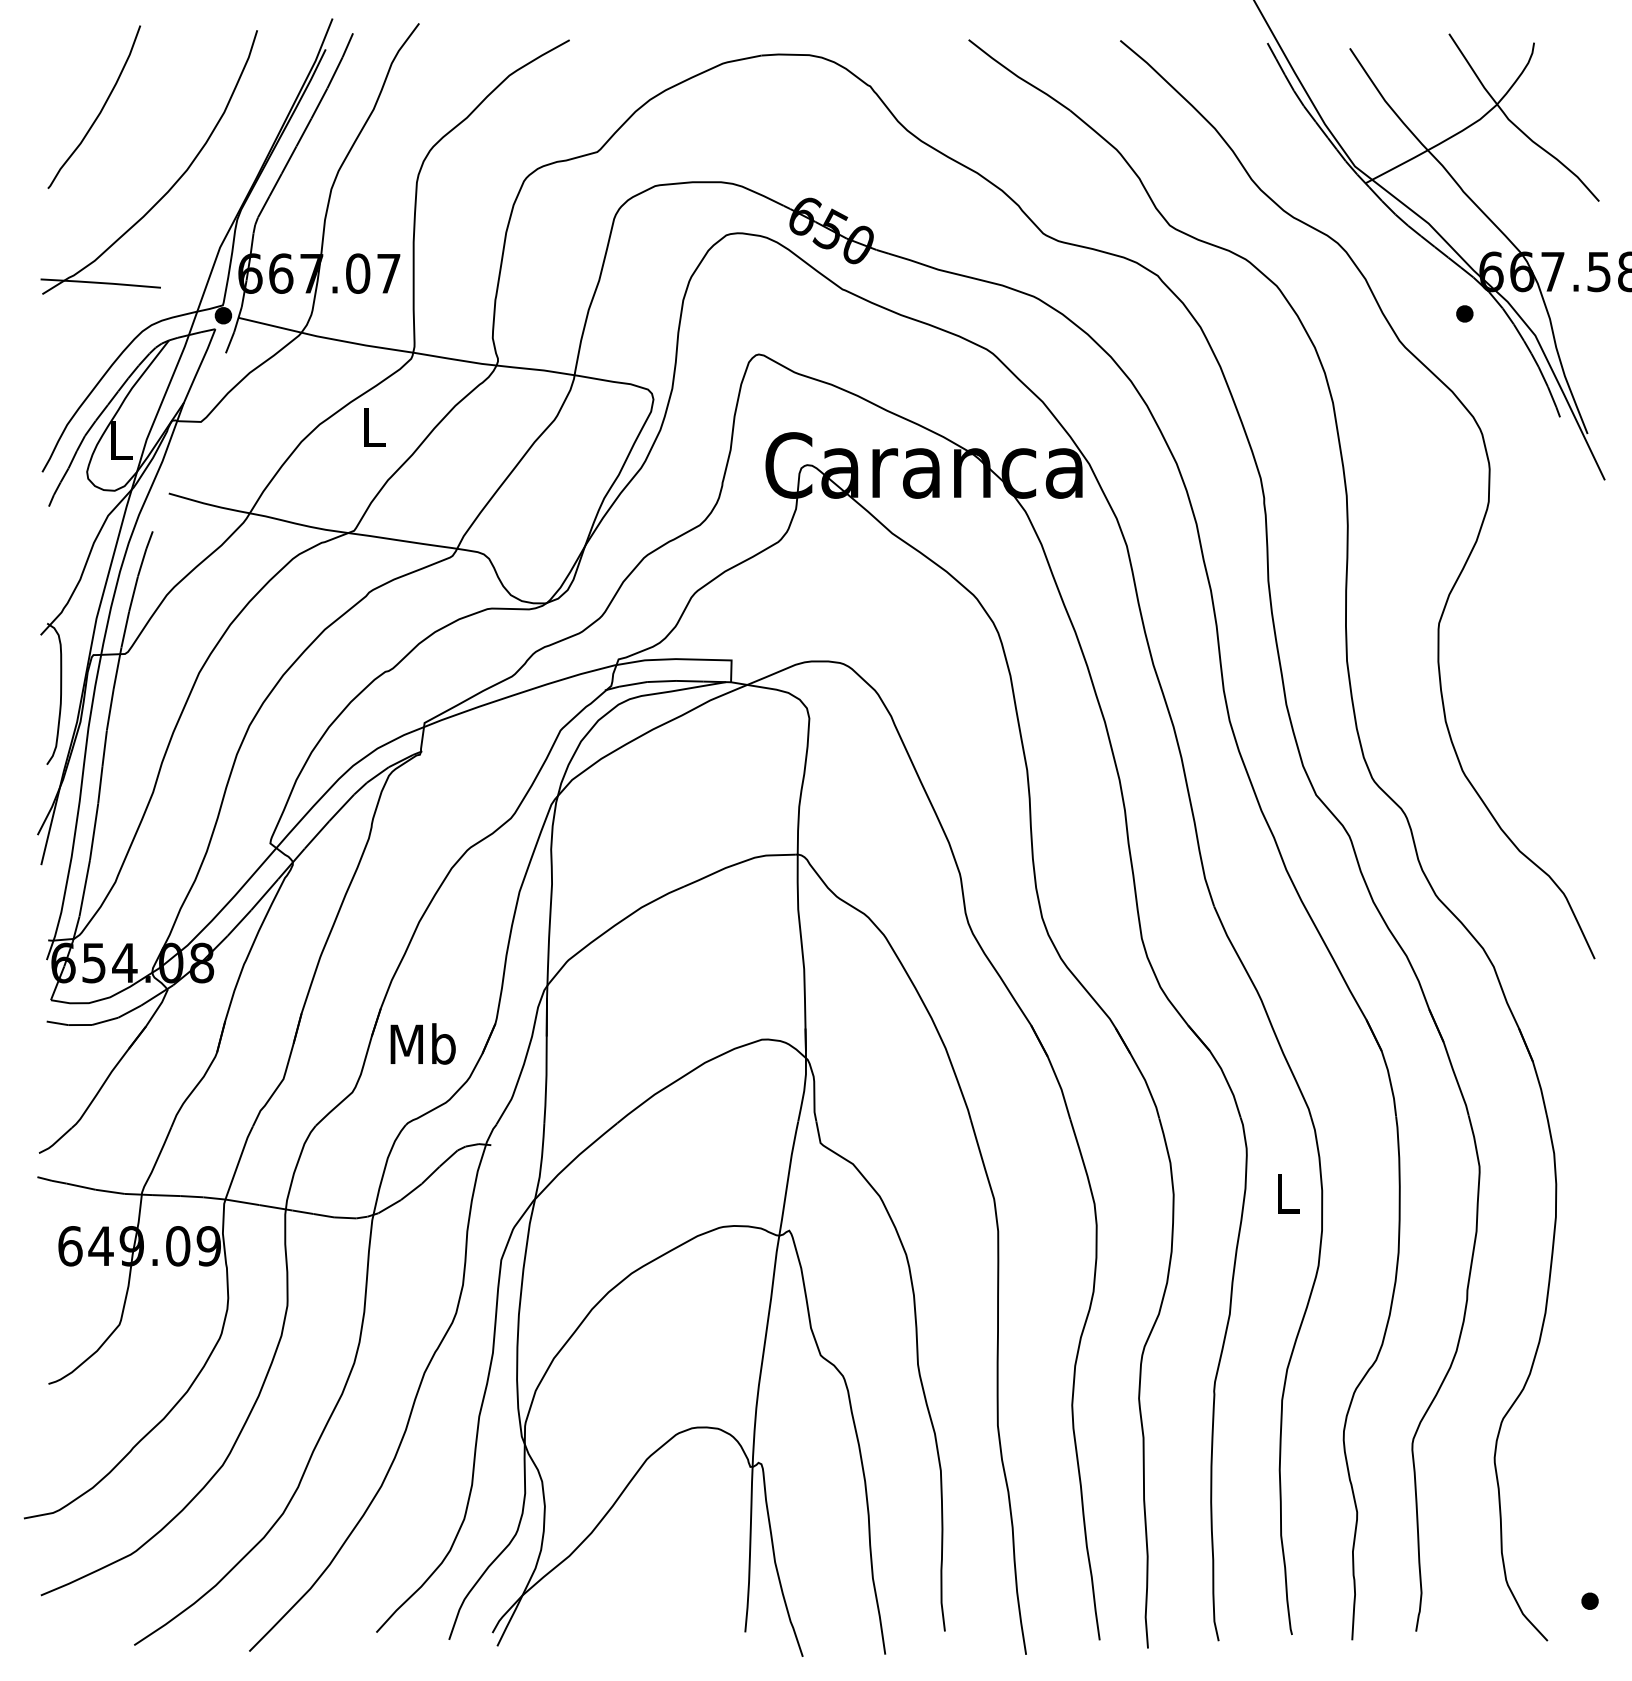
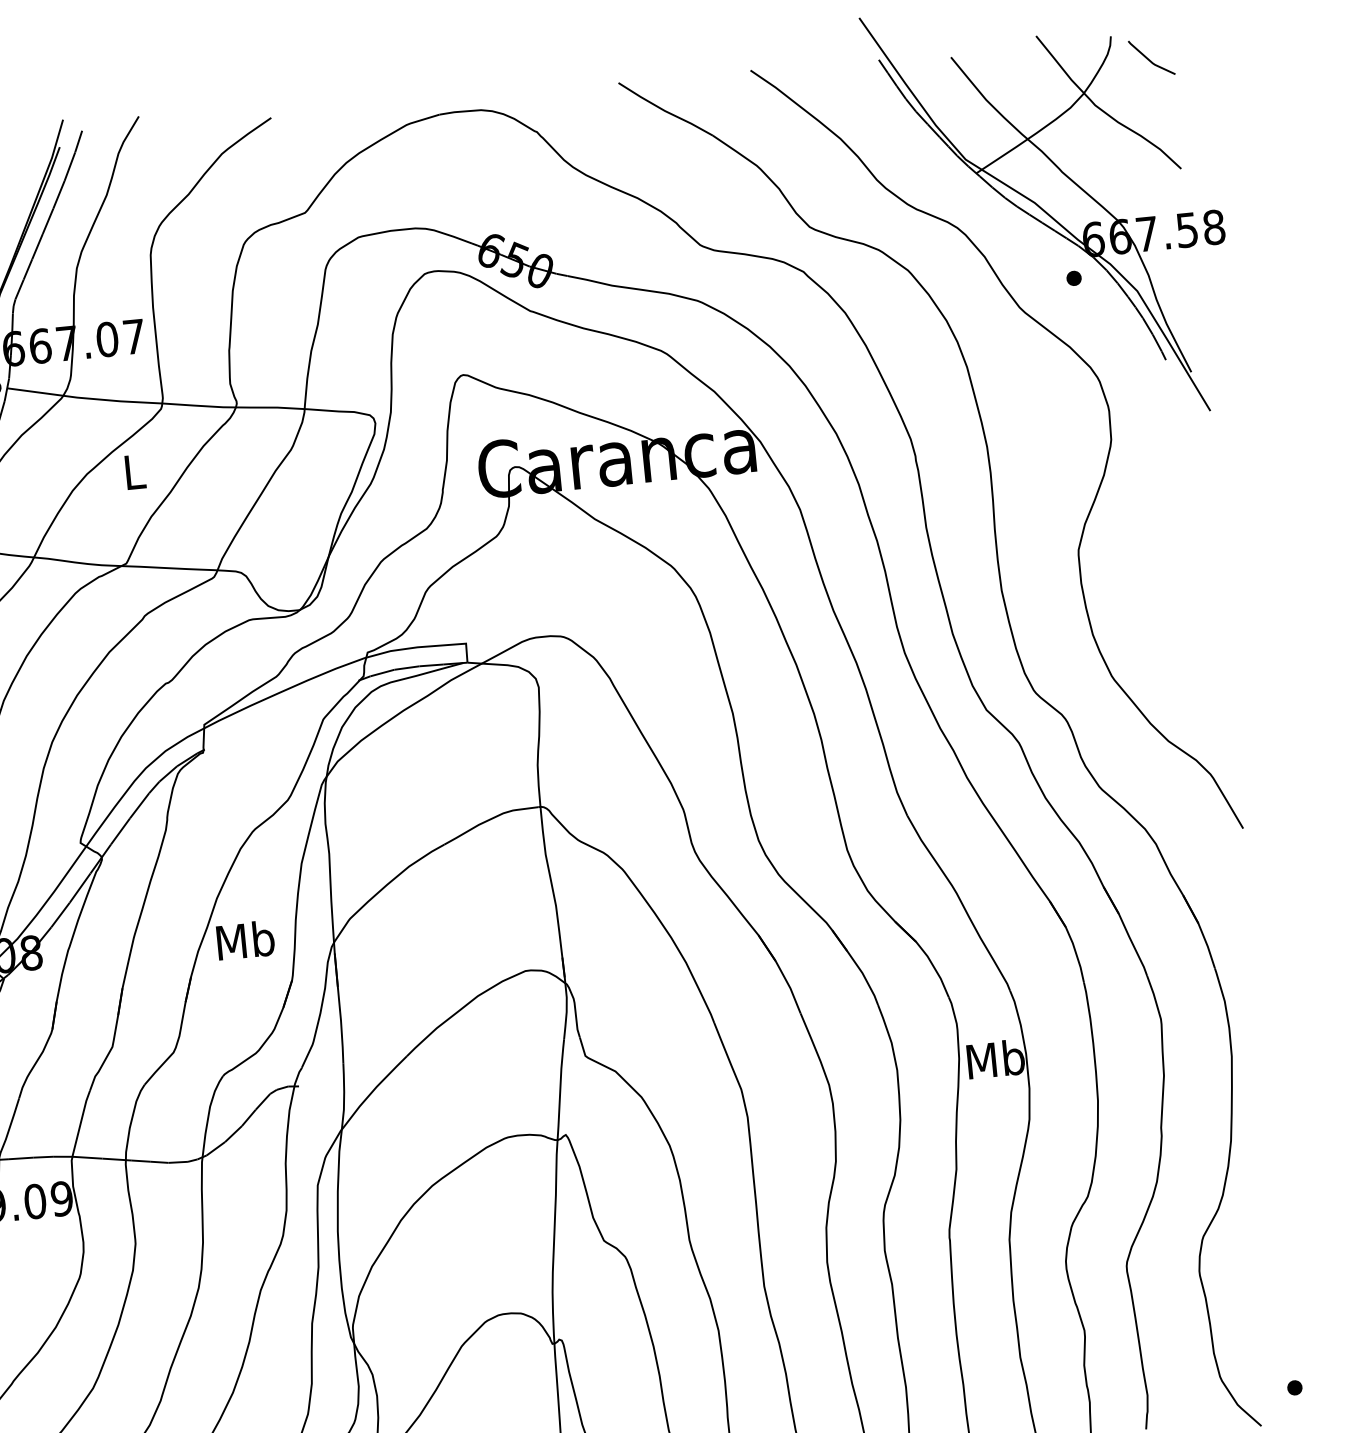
line: (1575, 73) -> (1149, 59), added
text: (422, 1043) -> (245, 940), moved
text: (1286, 1193) -> (995, 1059), L -> Mb

